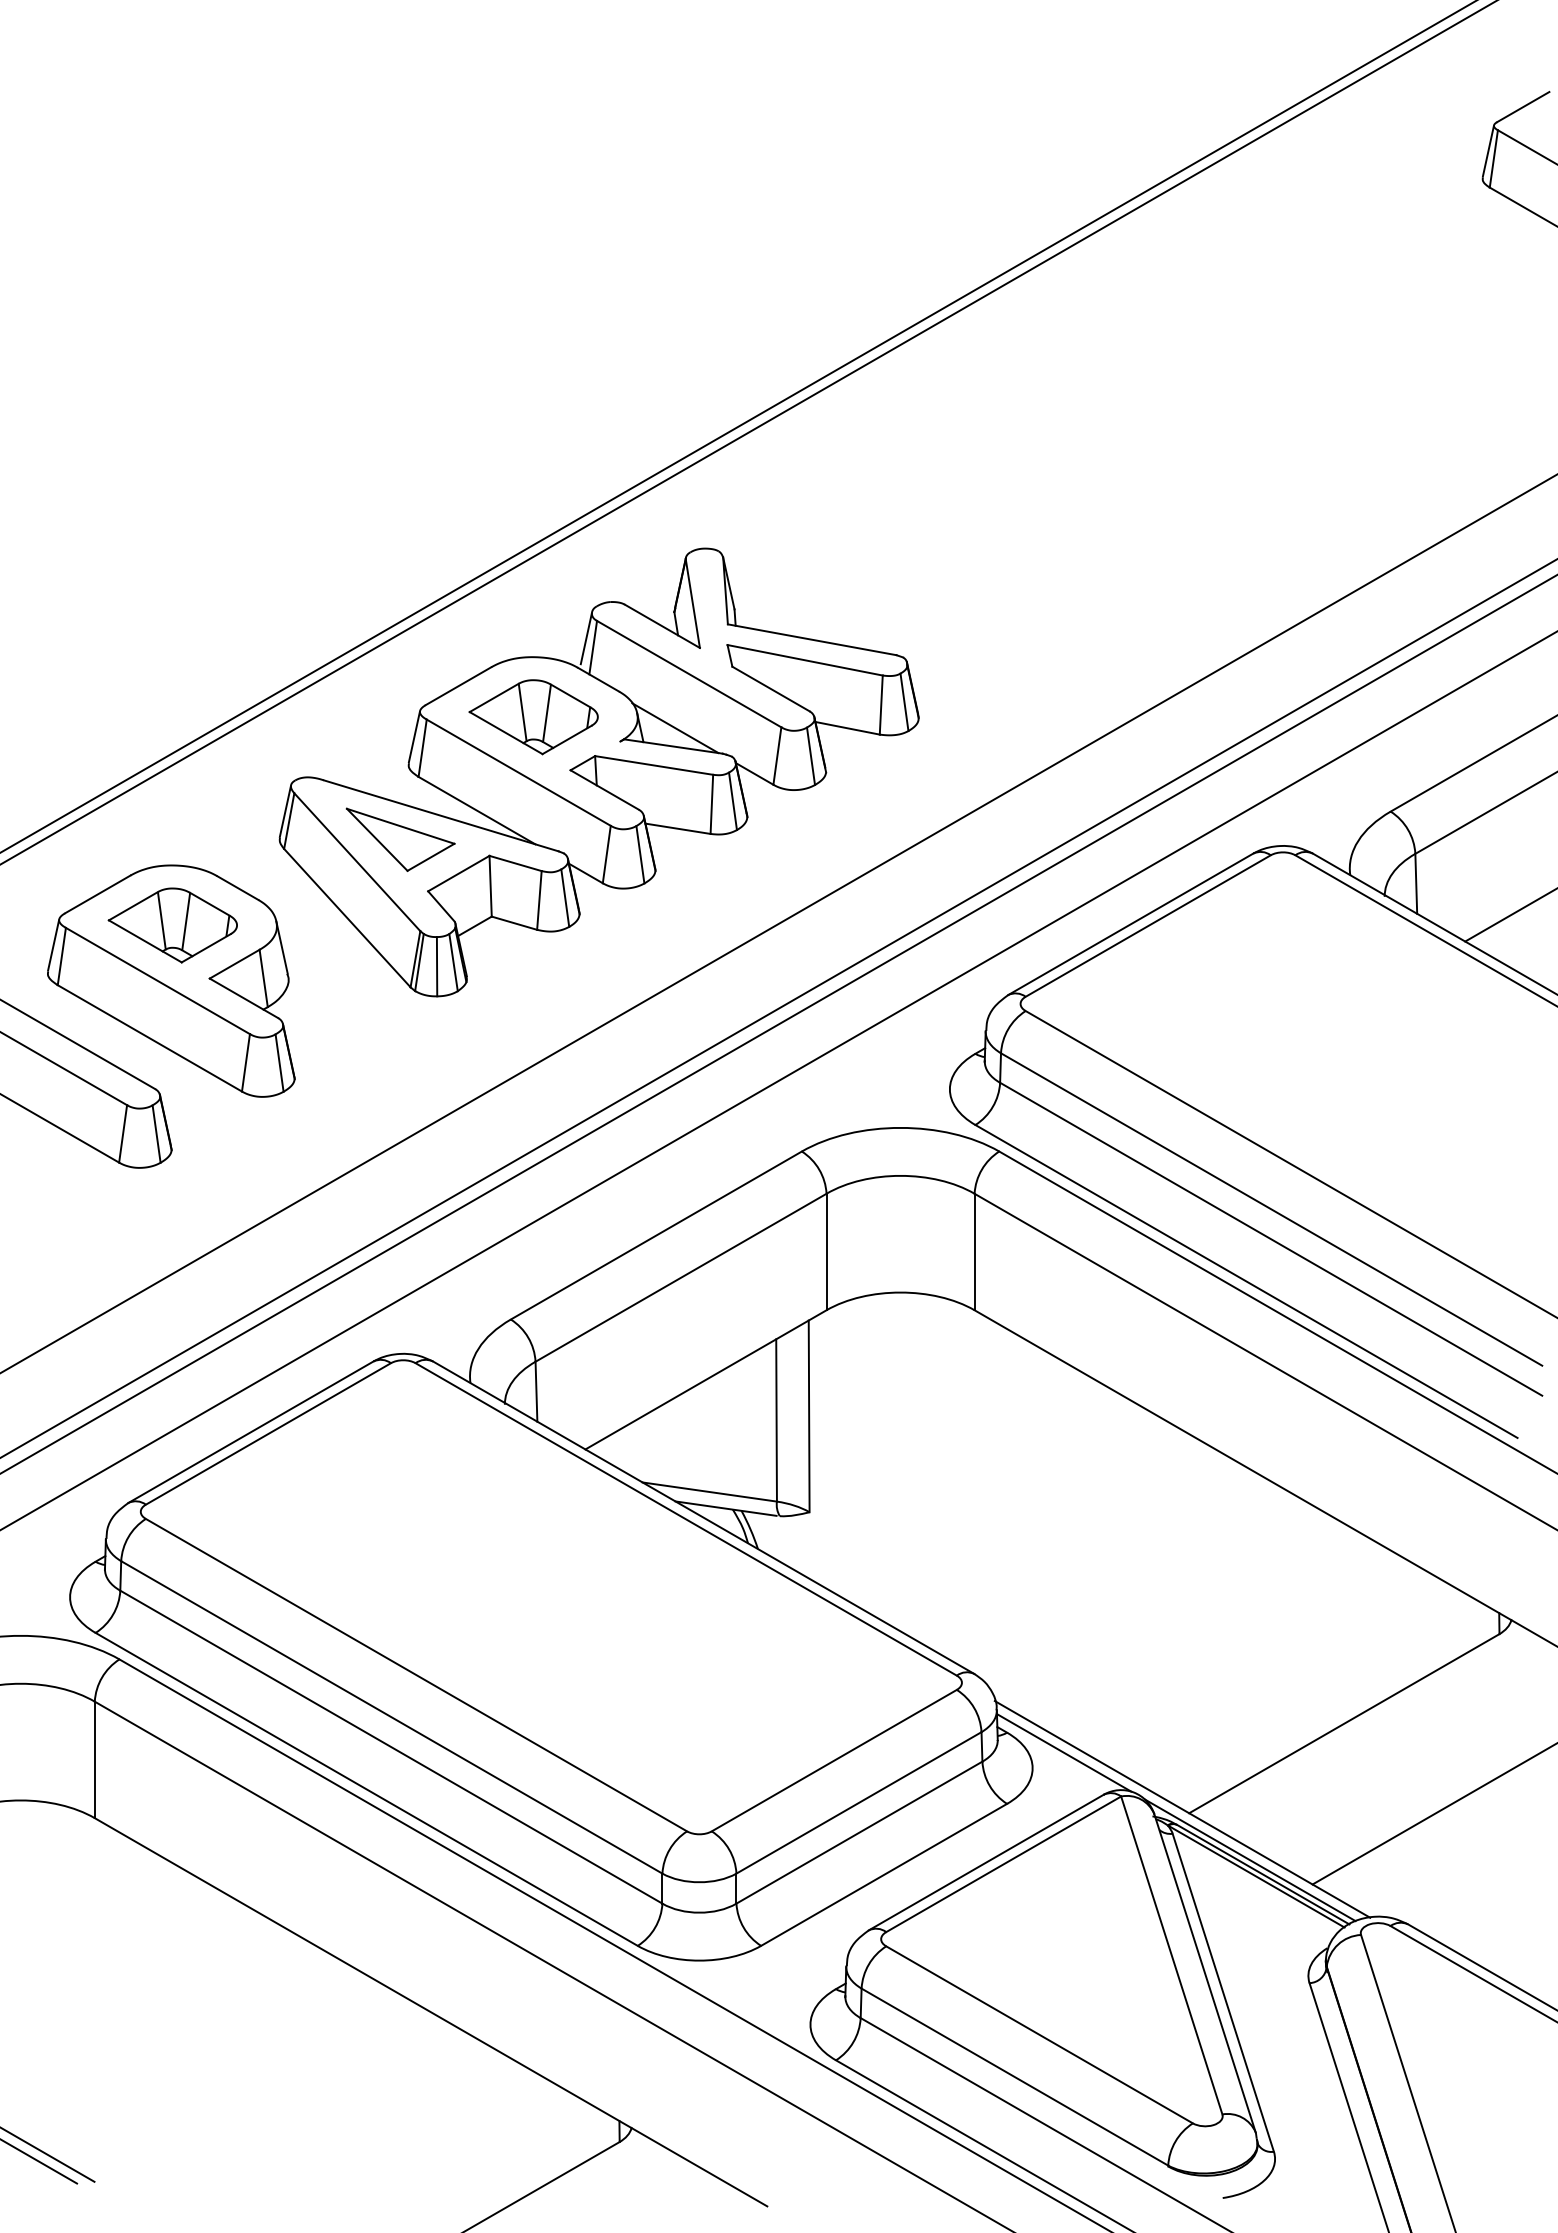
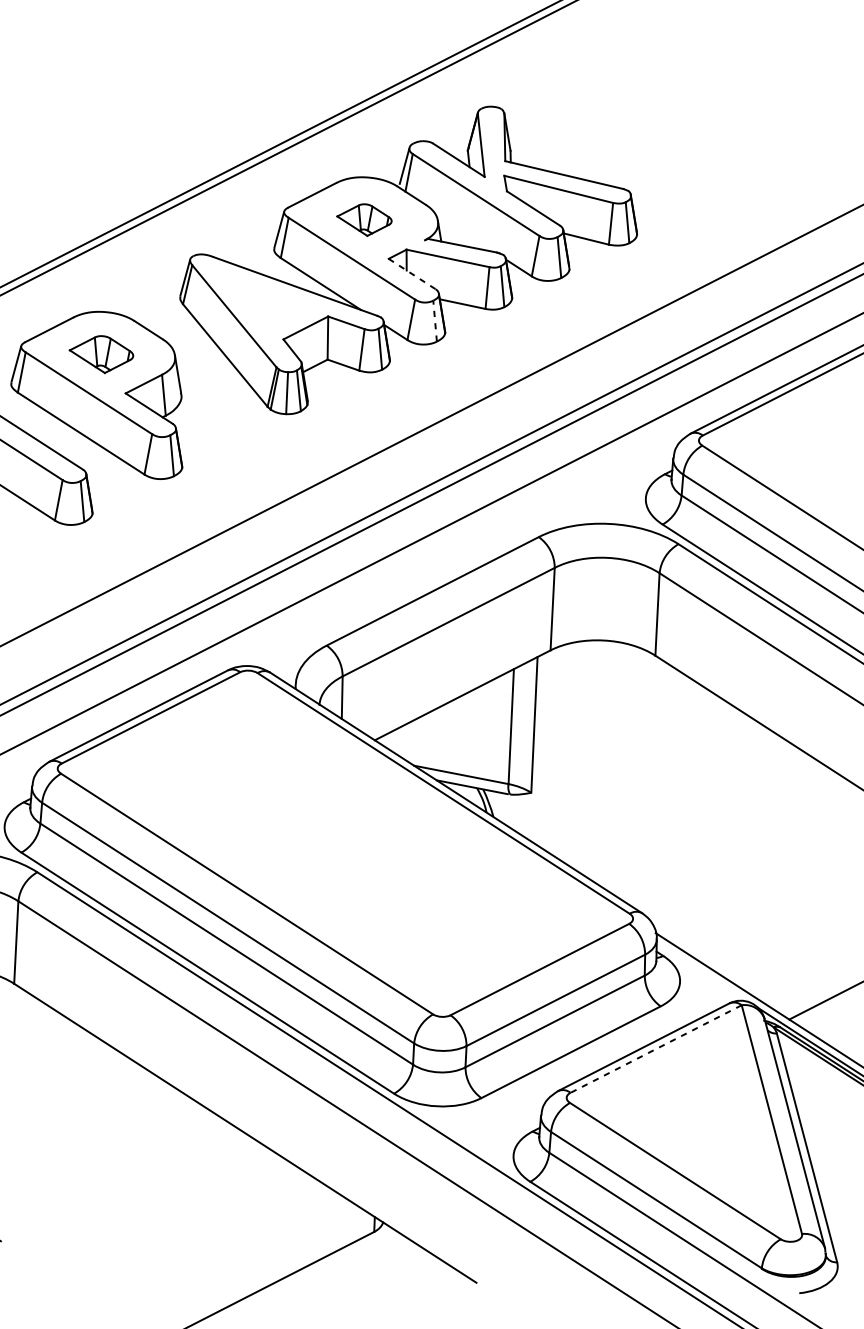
part: (533, 717) -> (364, 220), size x0.6
line: (675, 728) -> (464, 233), removed
line: (605, 790) -> (412, 274), solid -> dashed
part: (400, 839) -> (265, 301), removed
line: (640, 854) -> (435, 320), solid -> dashed
part: (172, 925) -> (101, 354), size x0.7
line: (1063, 1752) -> (702, 972), removed
line: (1003, 1864) -> (655, 1049), solid -> dashed

